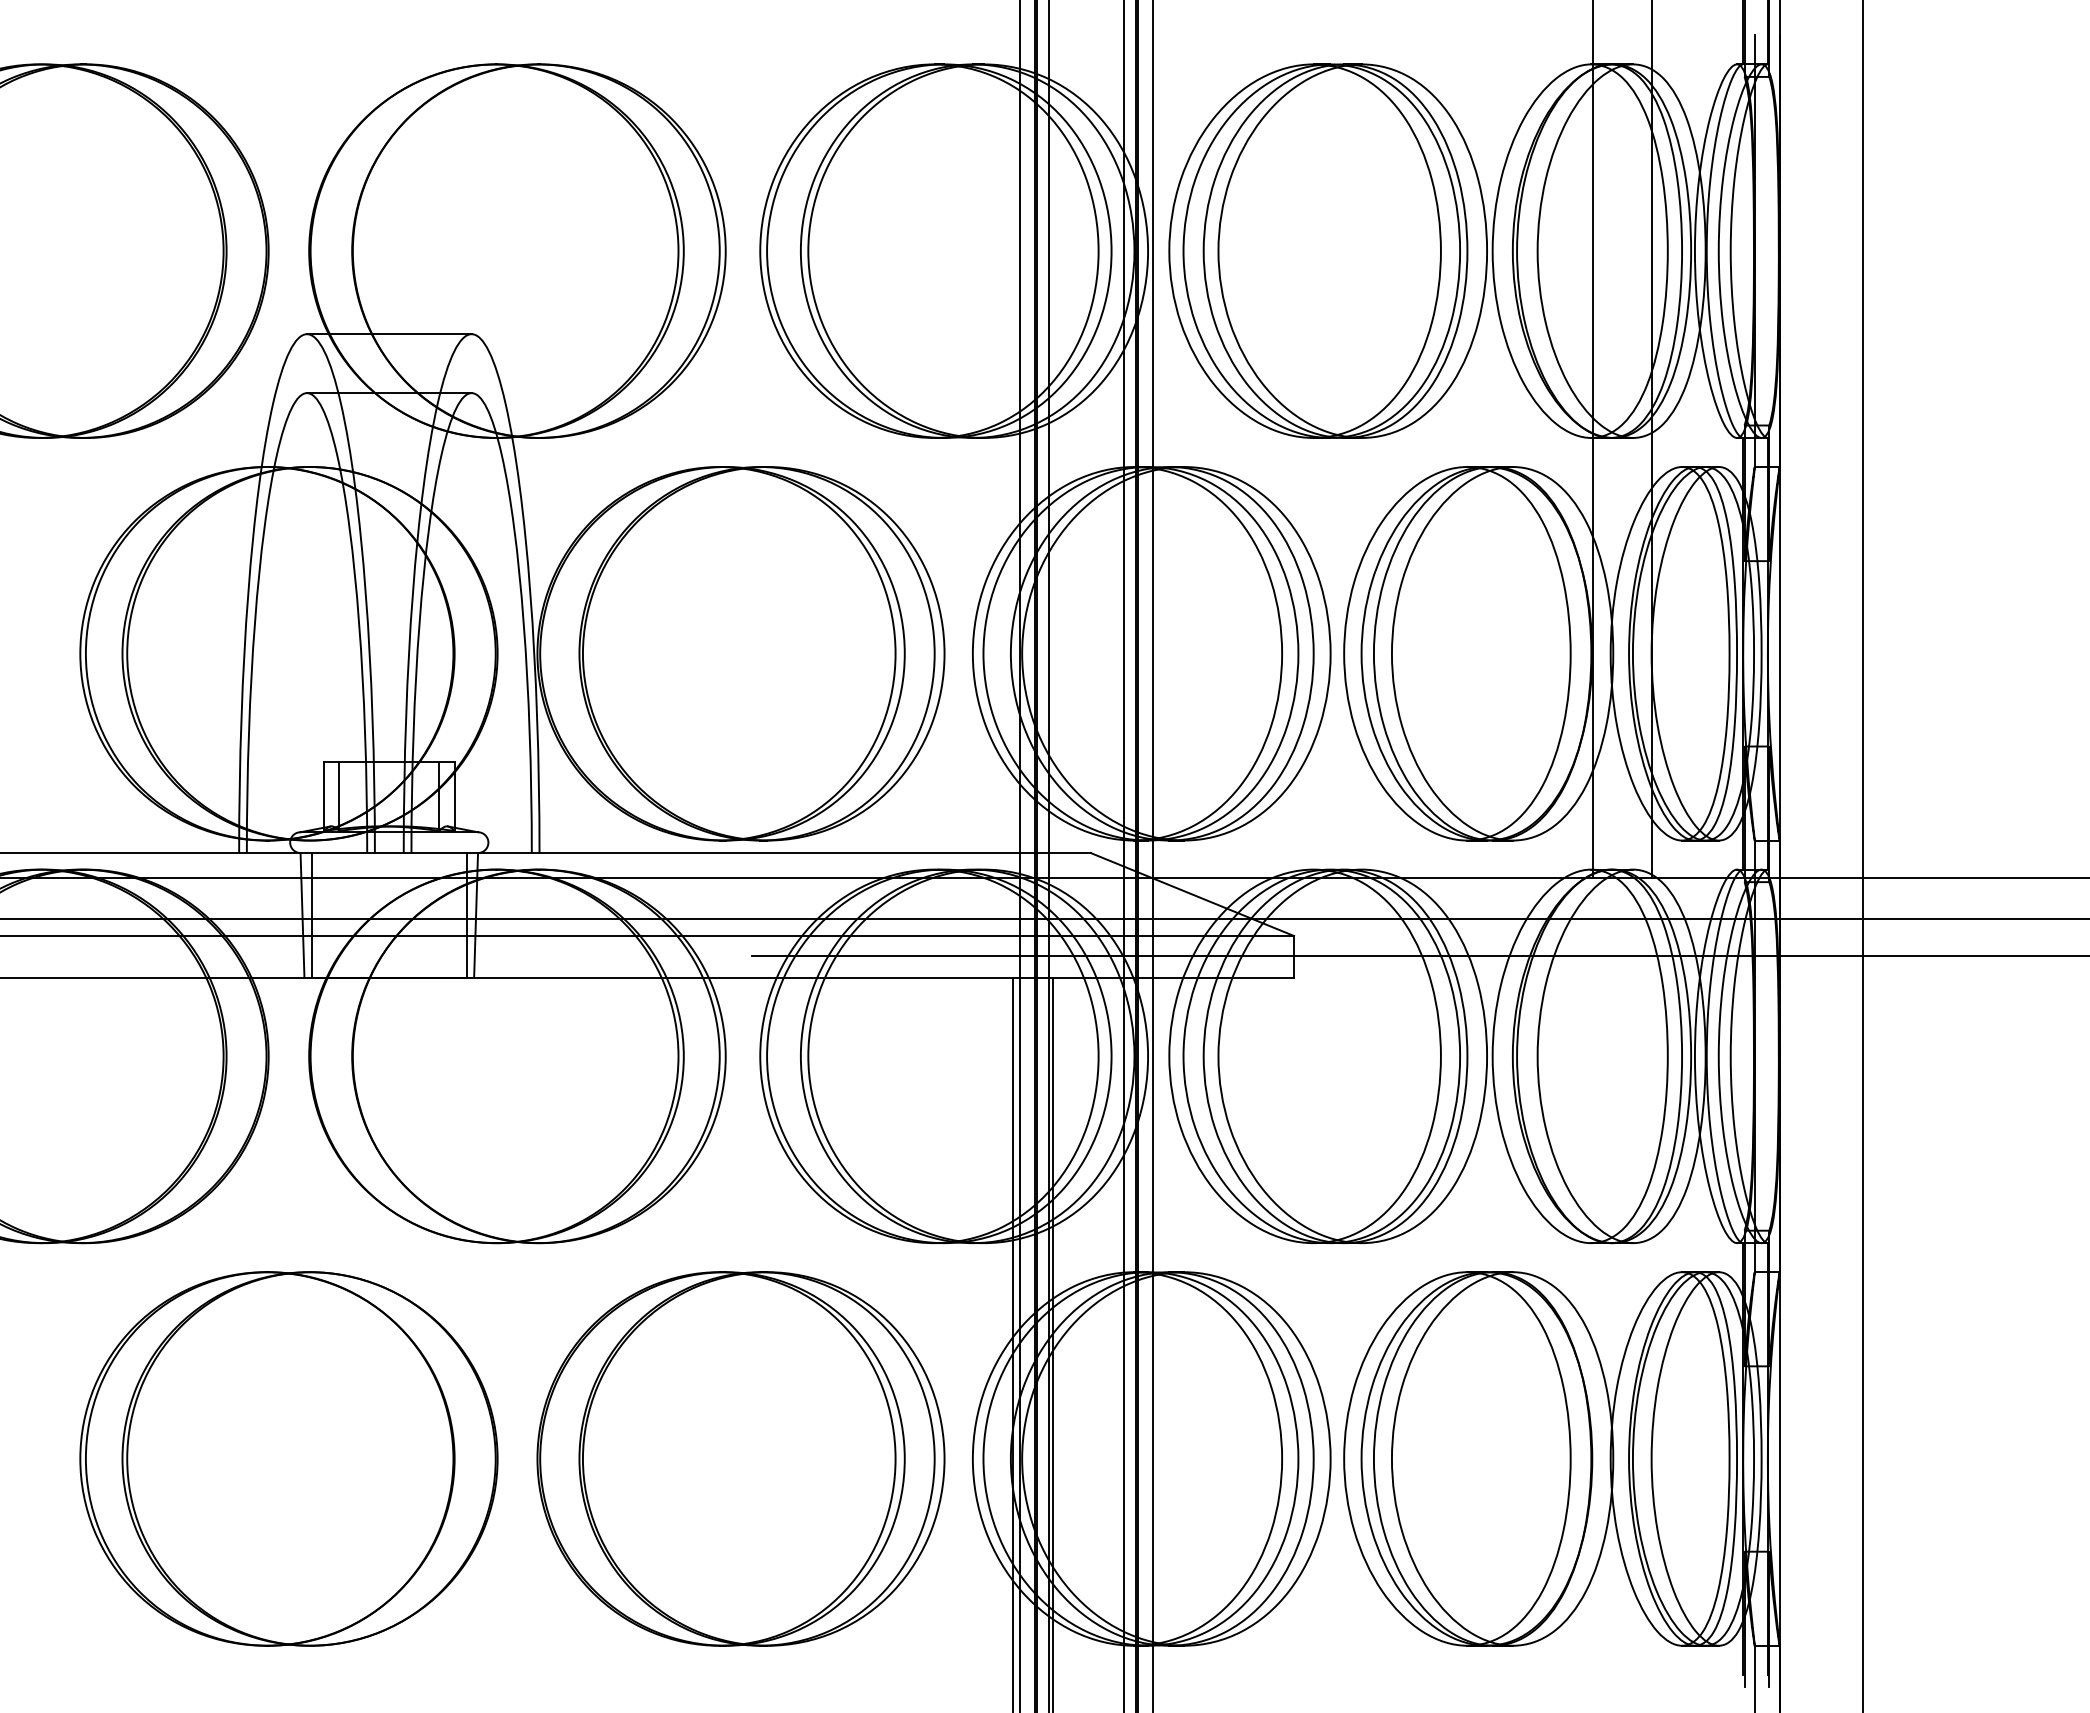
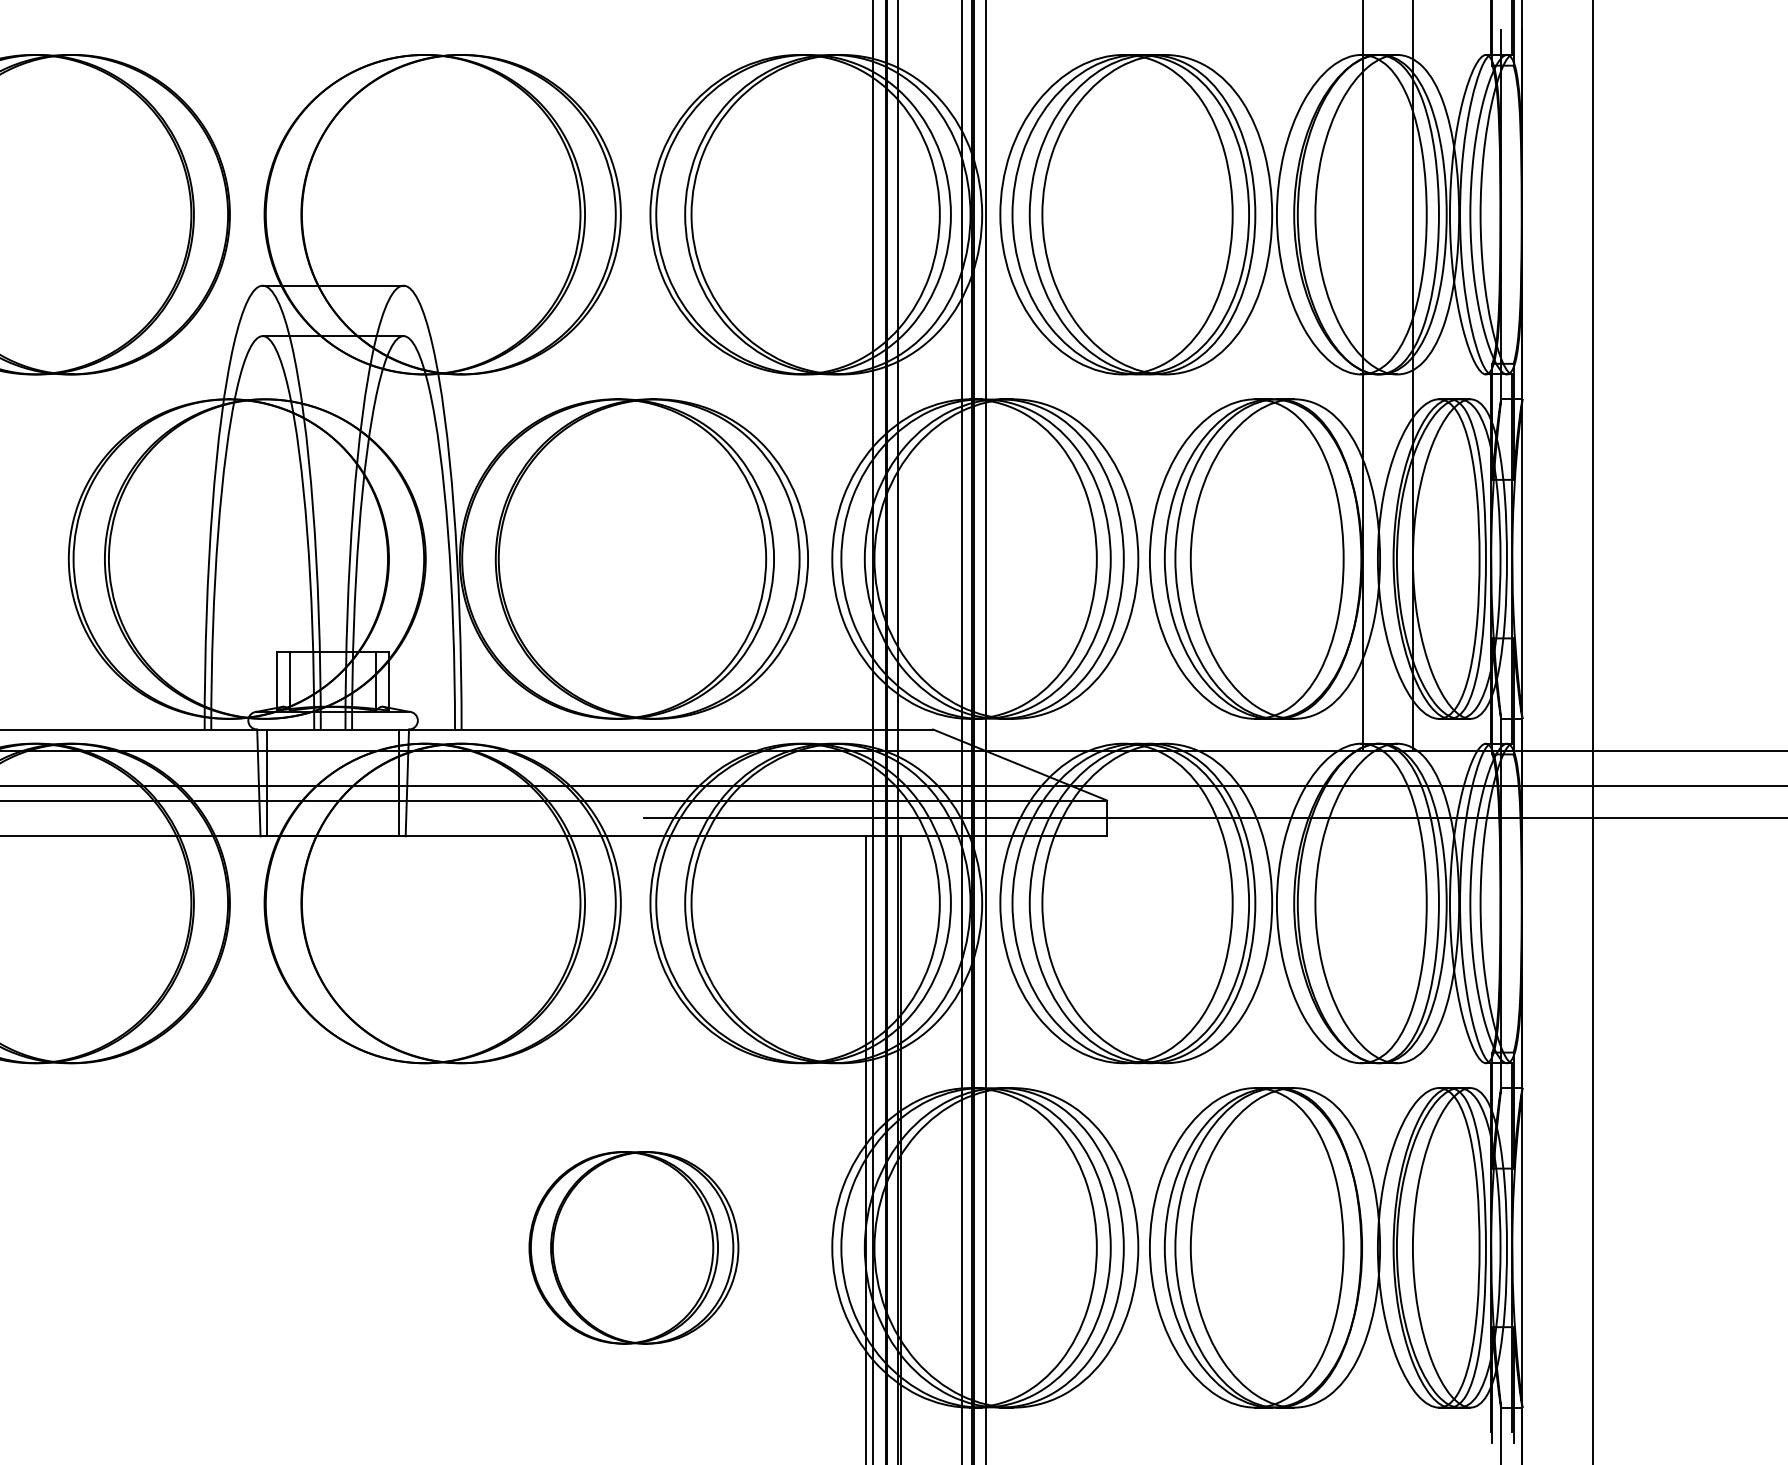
part: (288, 1458) -> (246, 1247), removed
part: (740, 1458) -> (633, 1247), size x0.6

